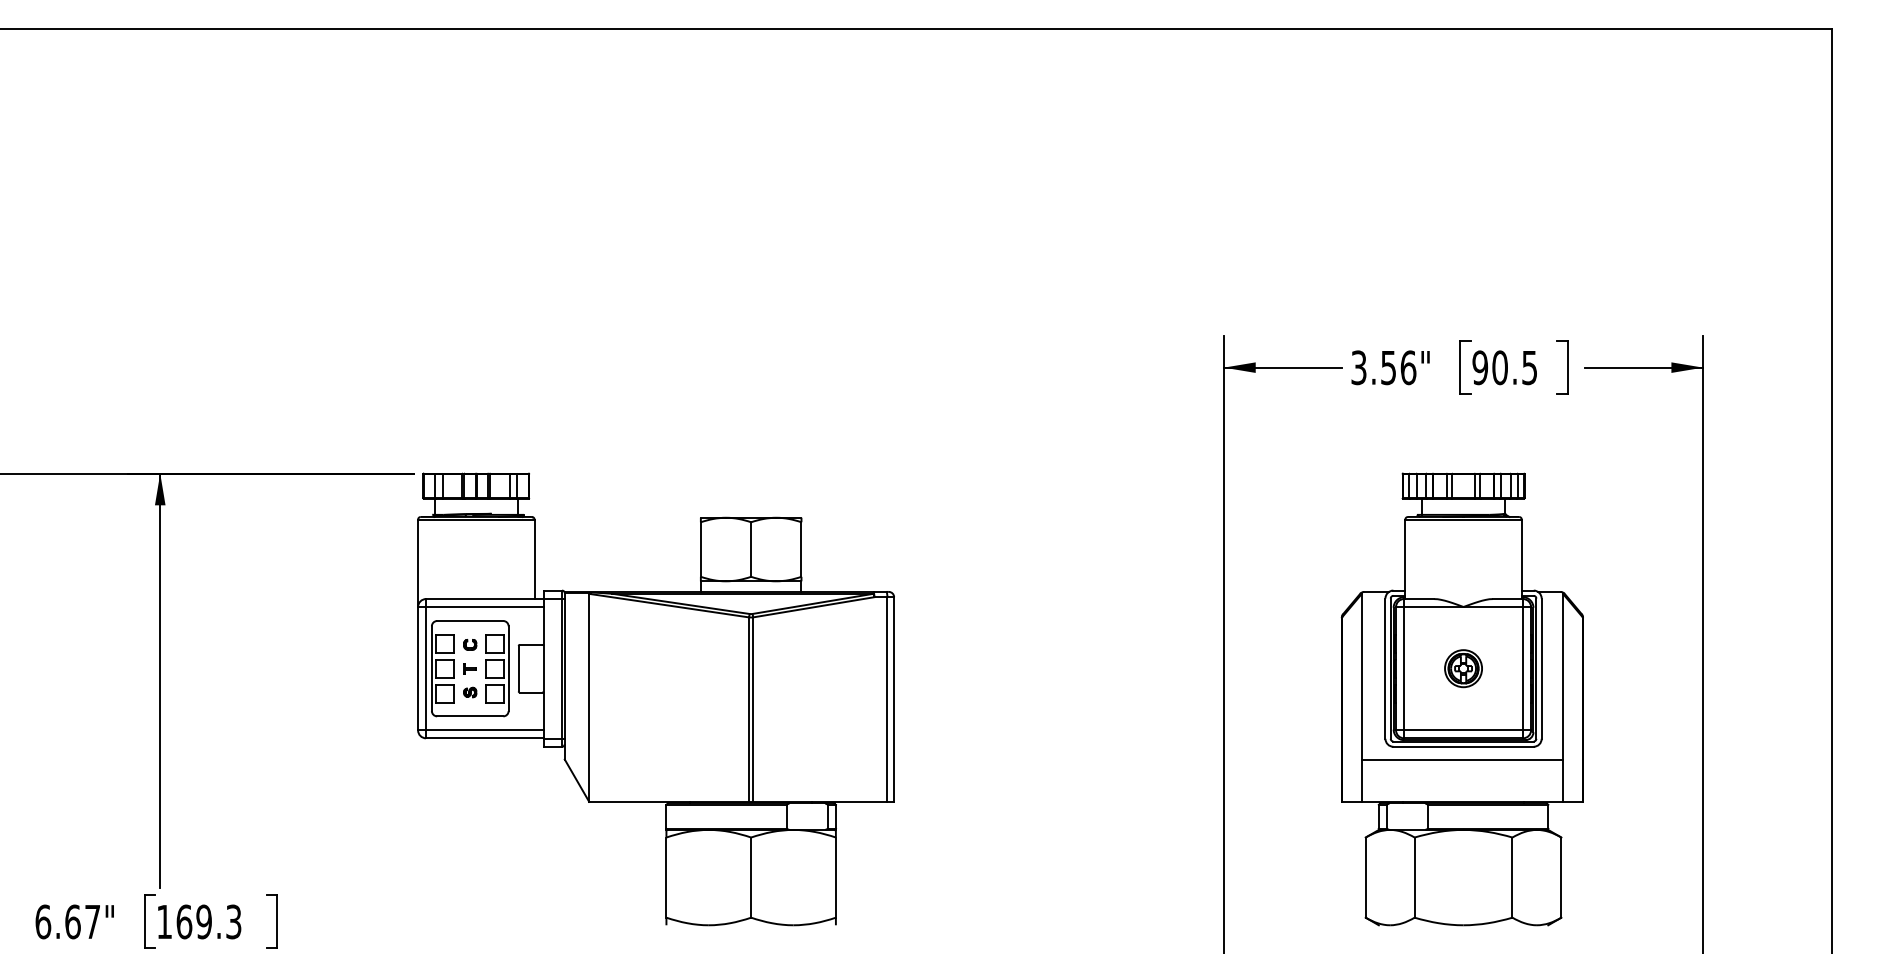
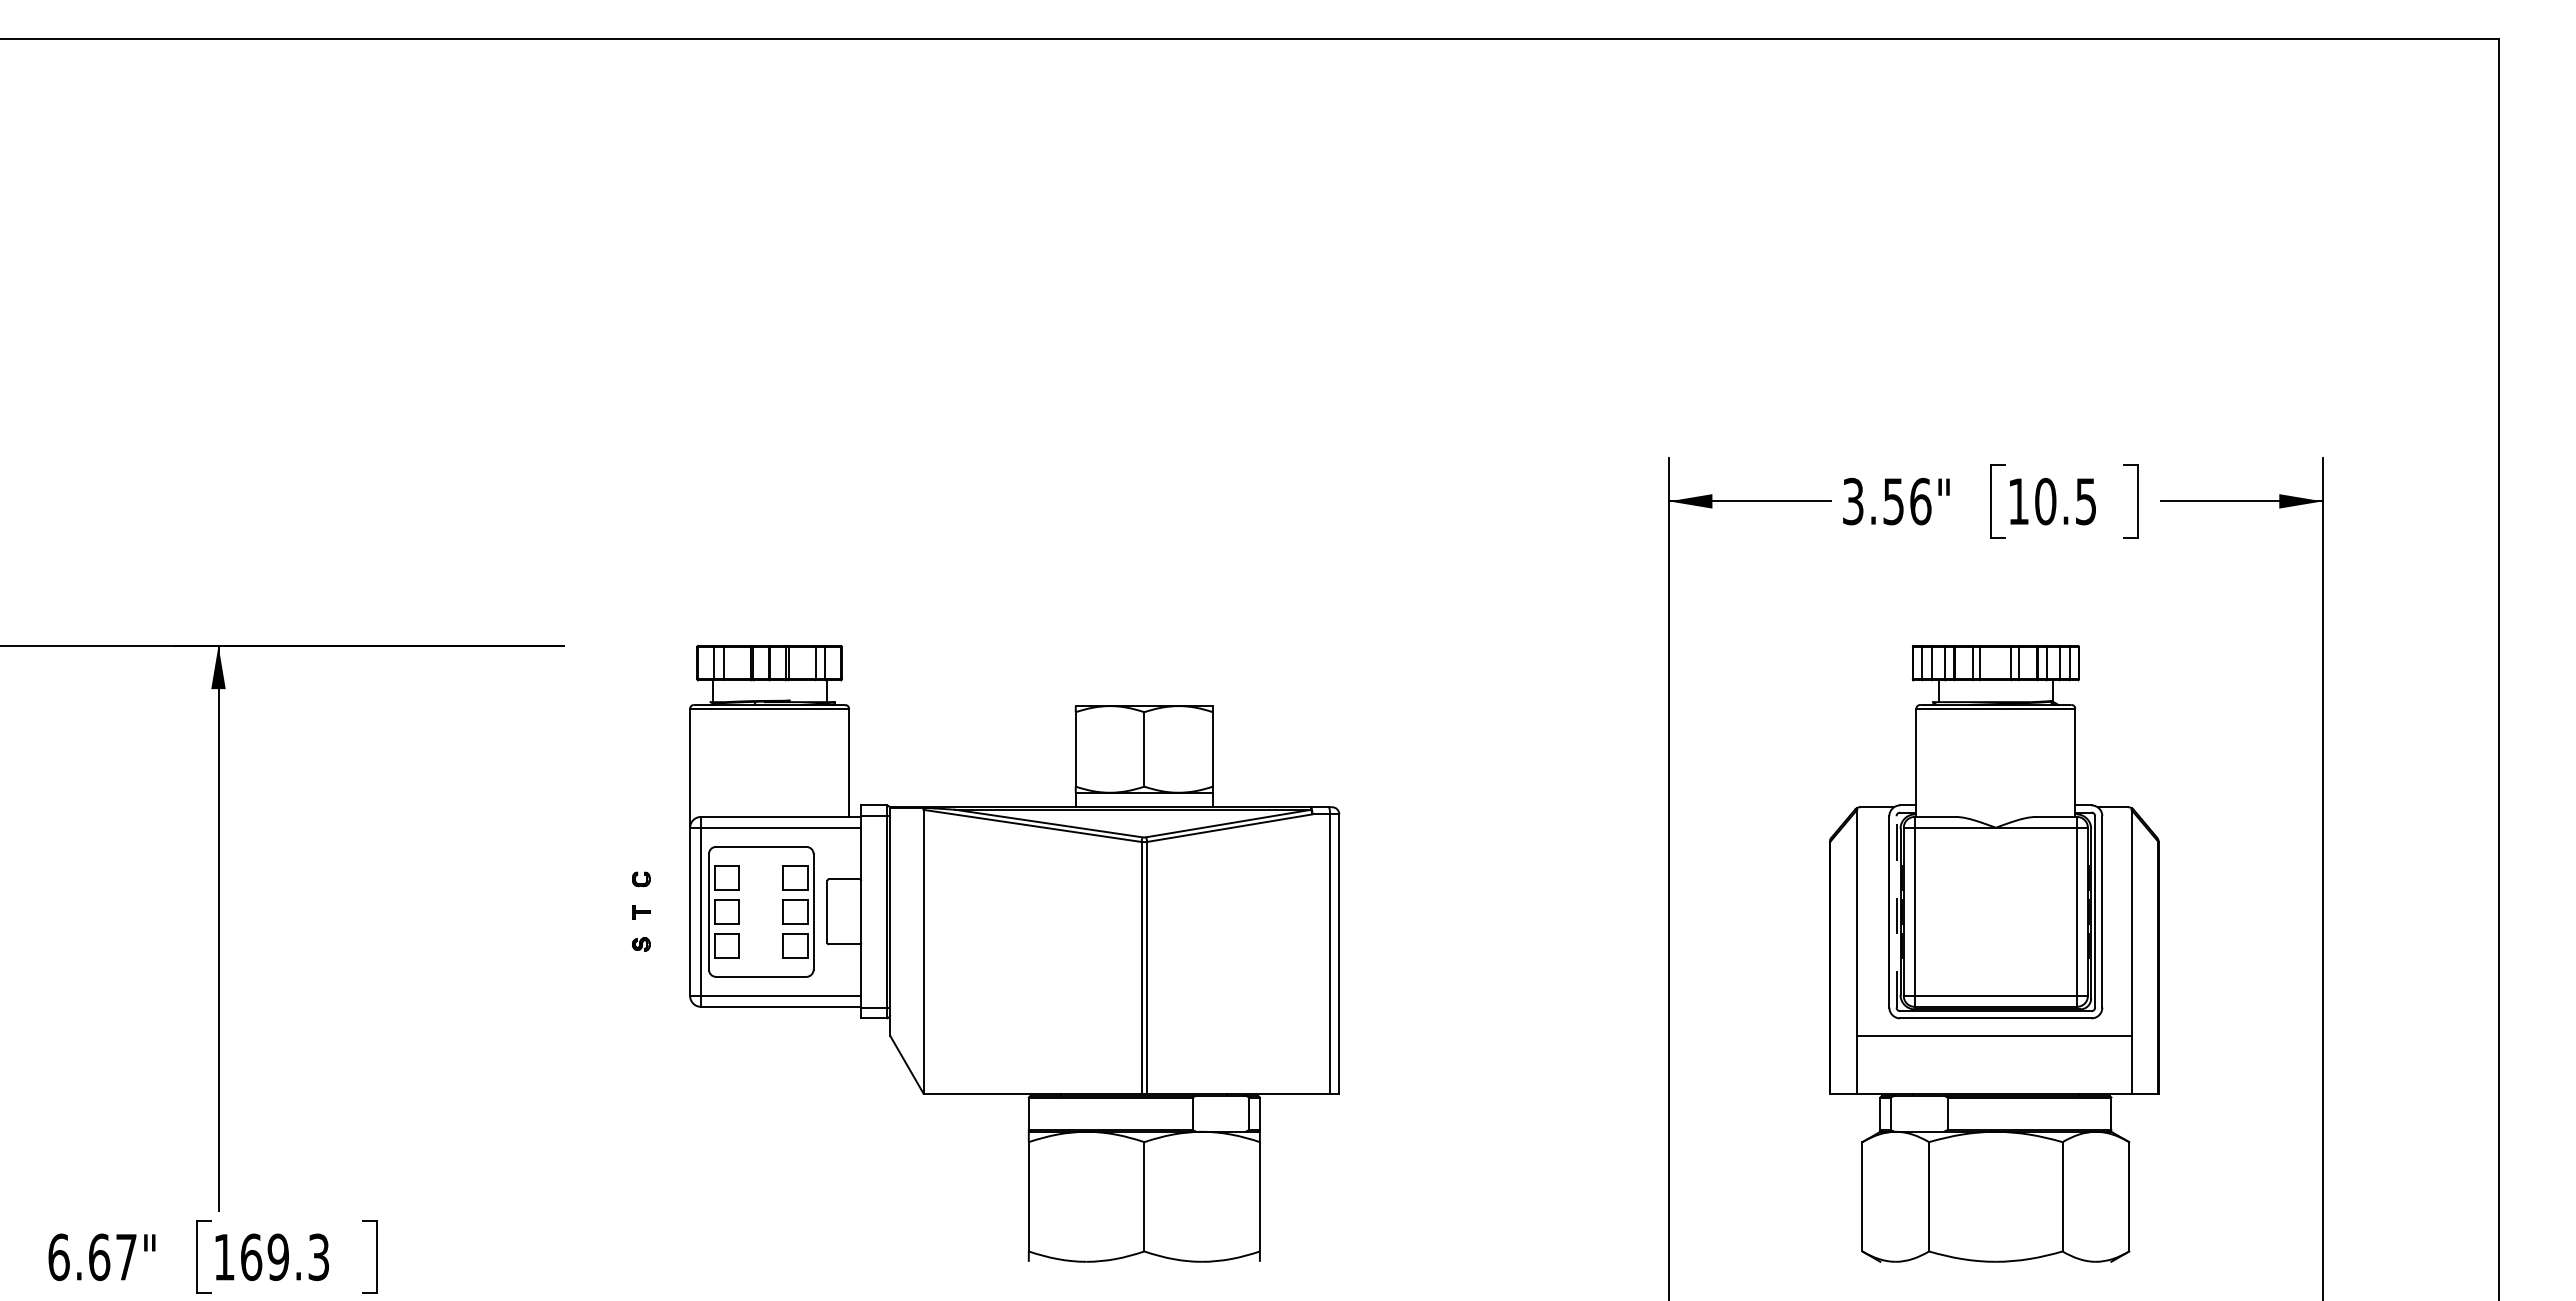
text: (1480, 367) -> (2018, 501), 90.5 -> 10.5
line: (1390, 668) -> (1896, 911), solid -> dashed
part: (1463, 668) -> (1995, 911), removed
part: (655, 699) -> (1014, 953), moved

